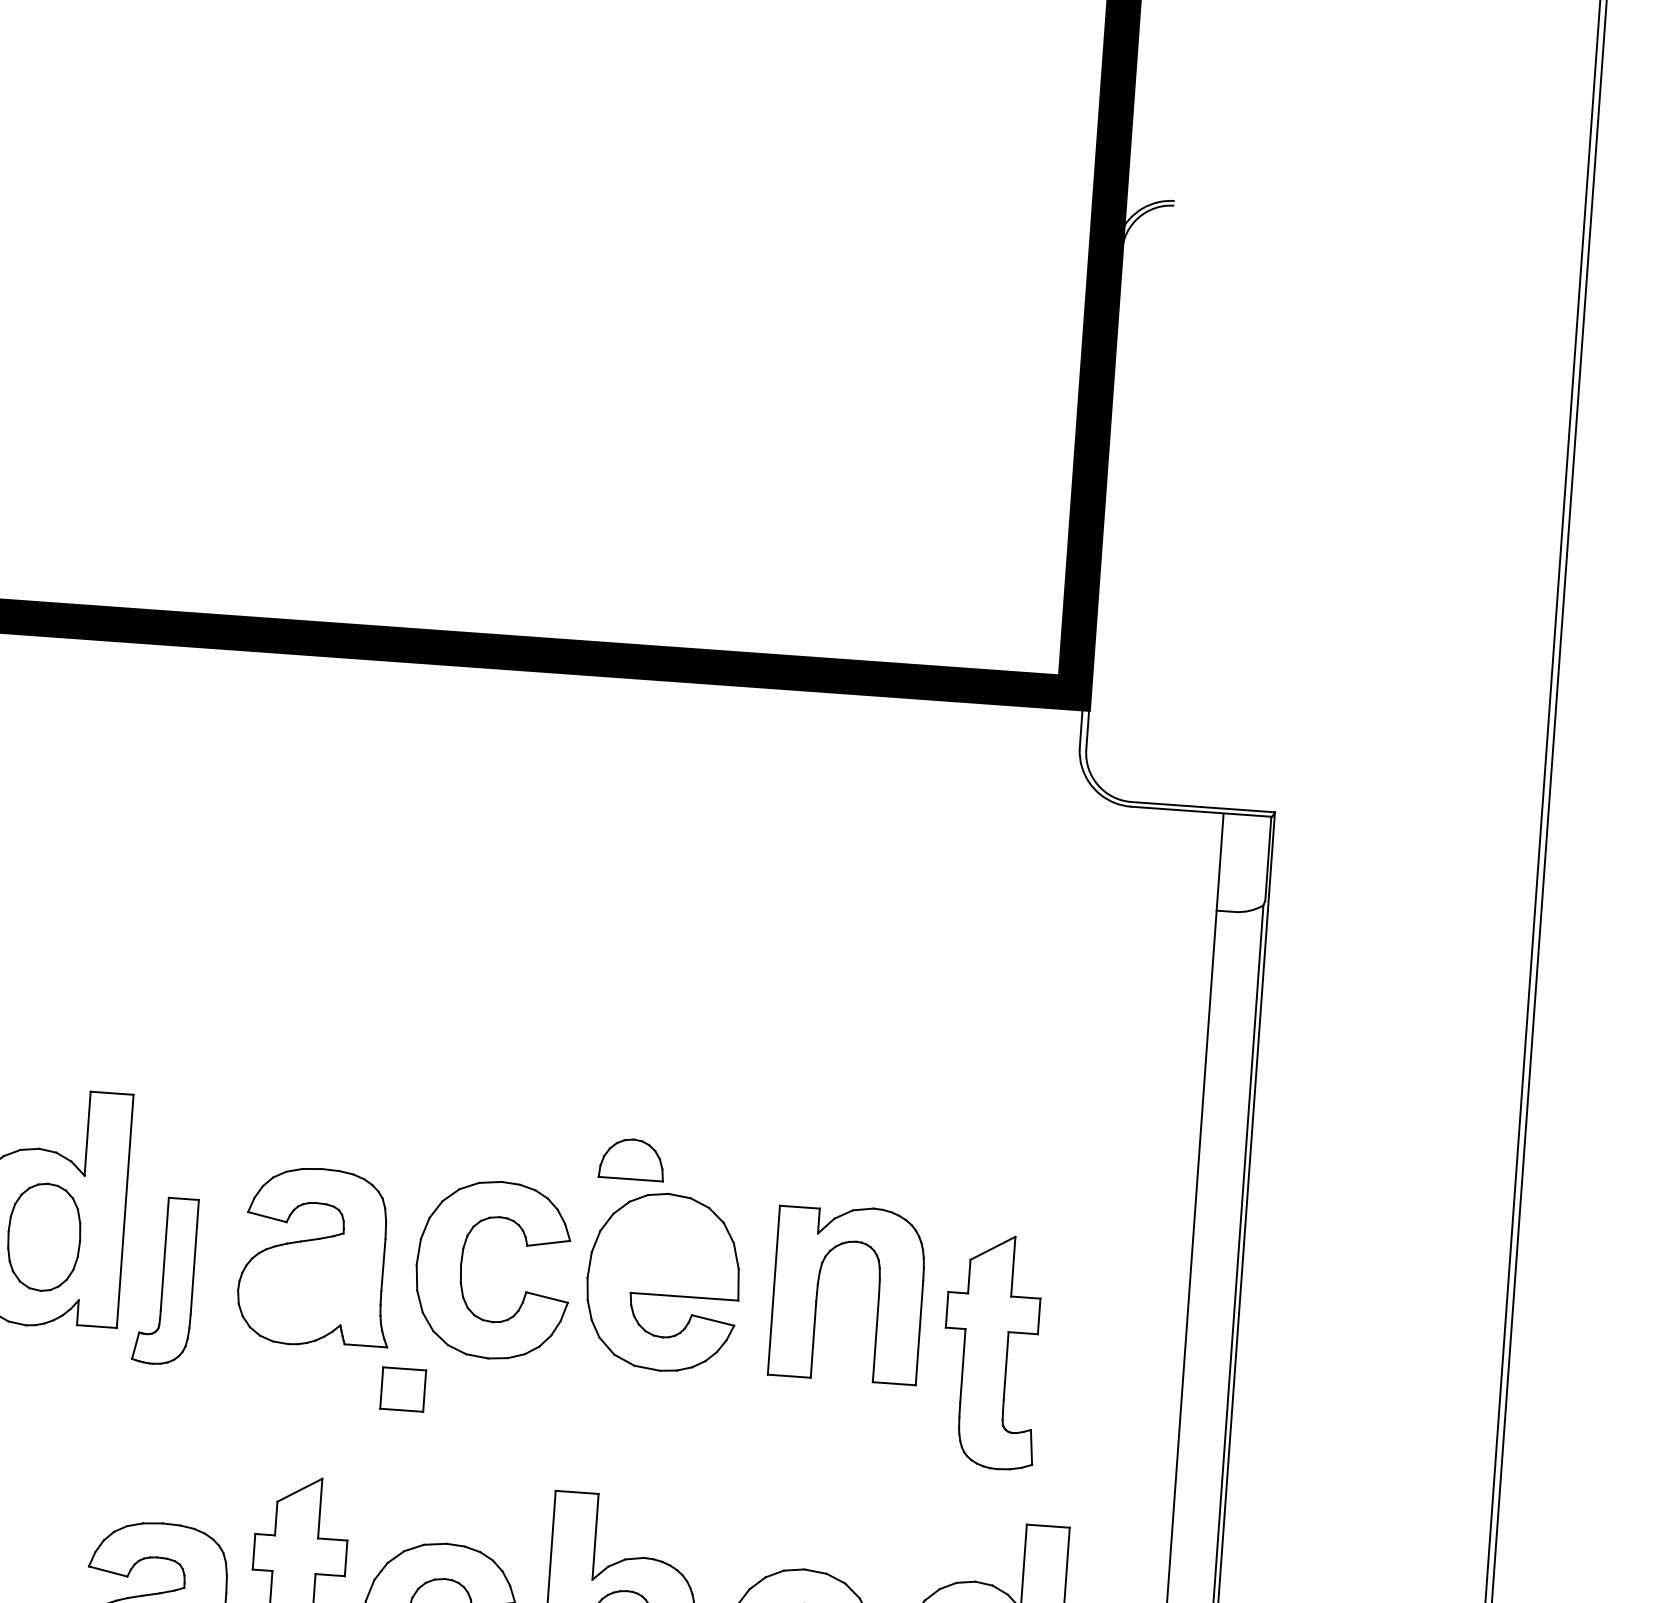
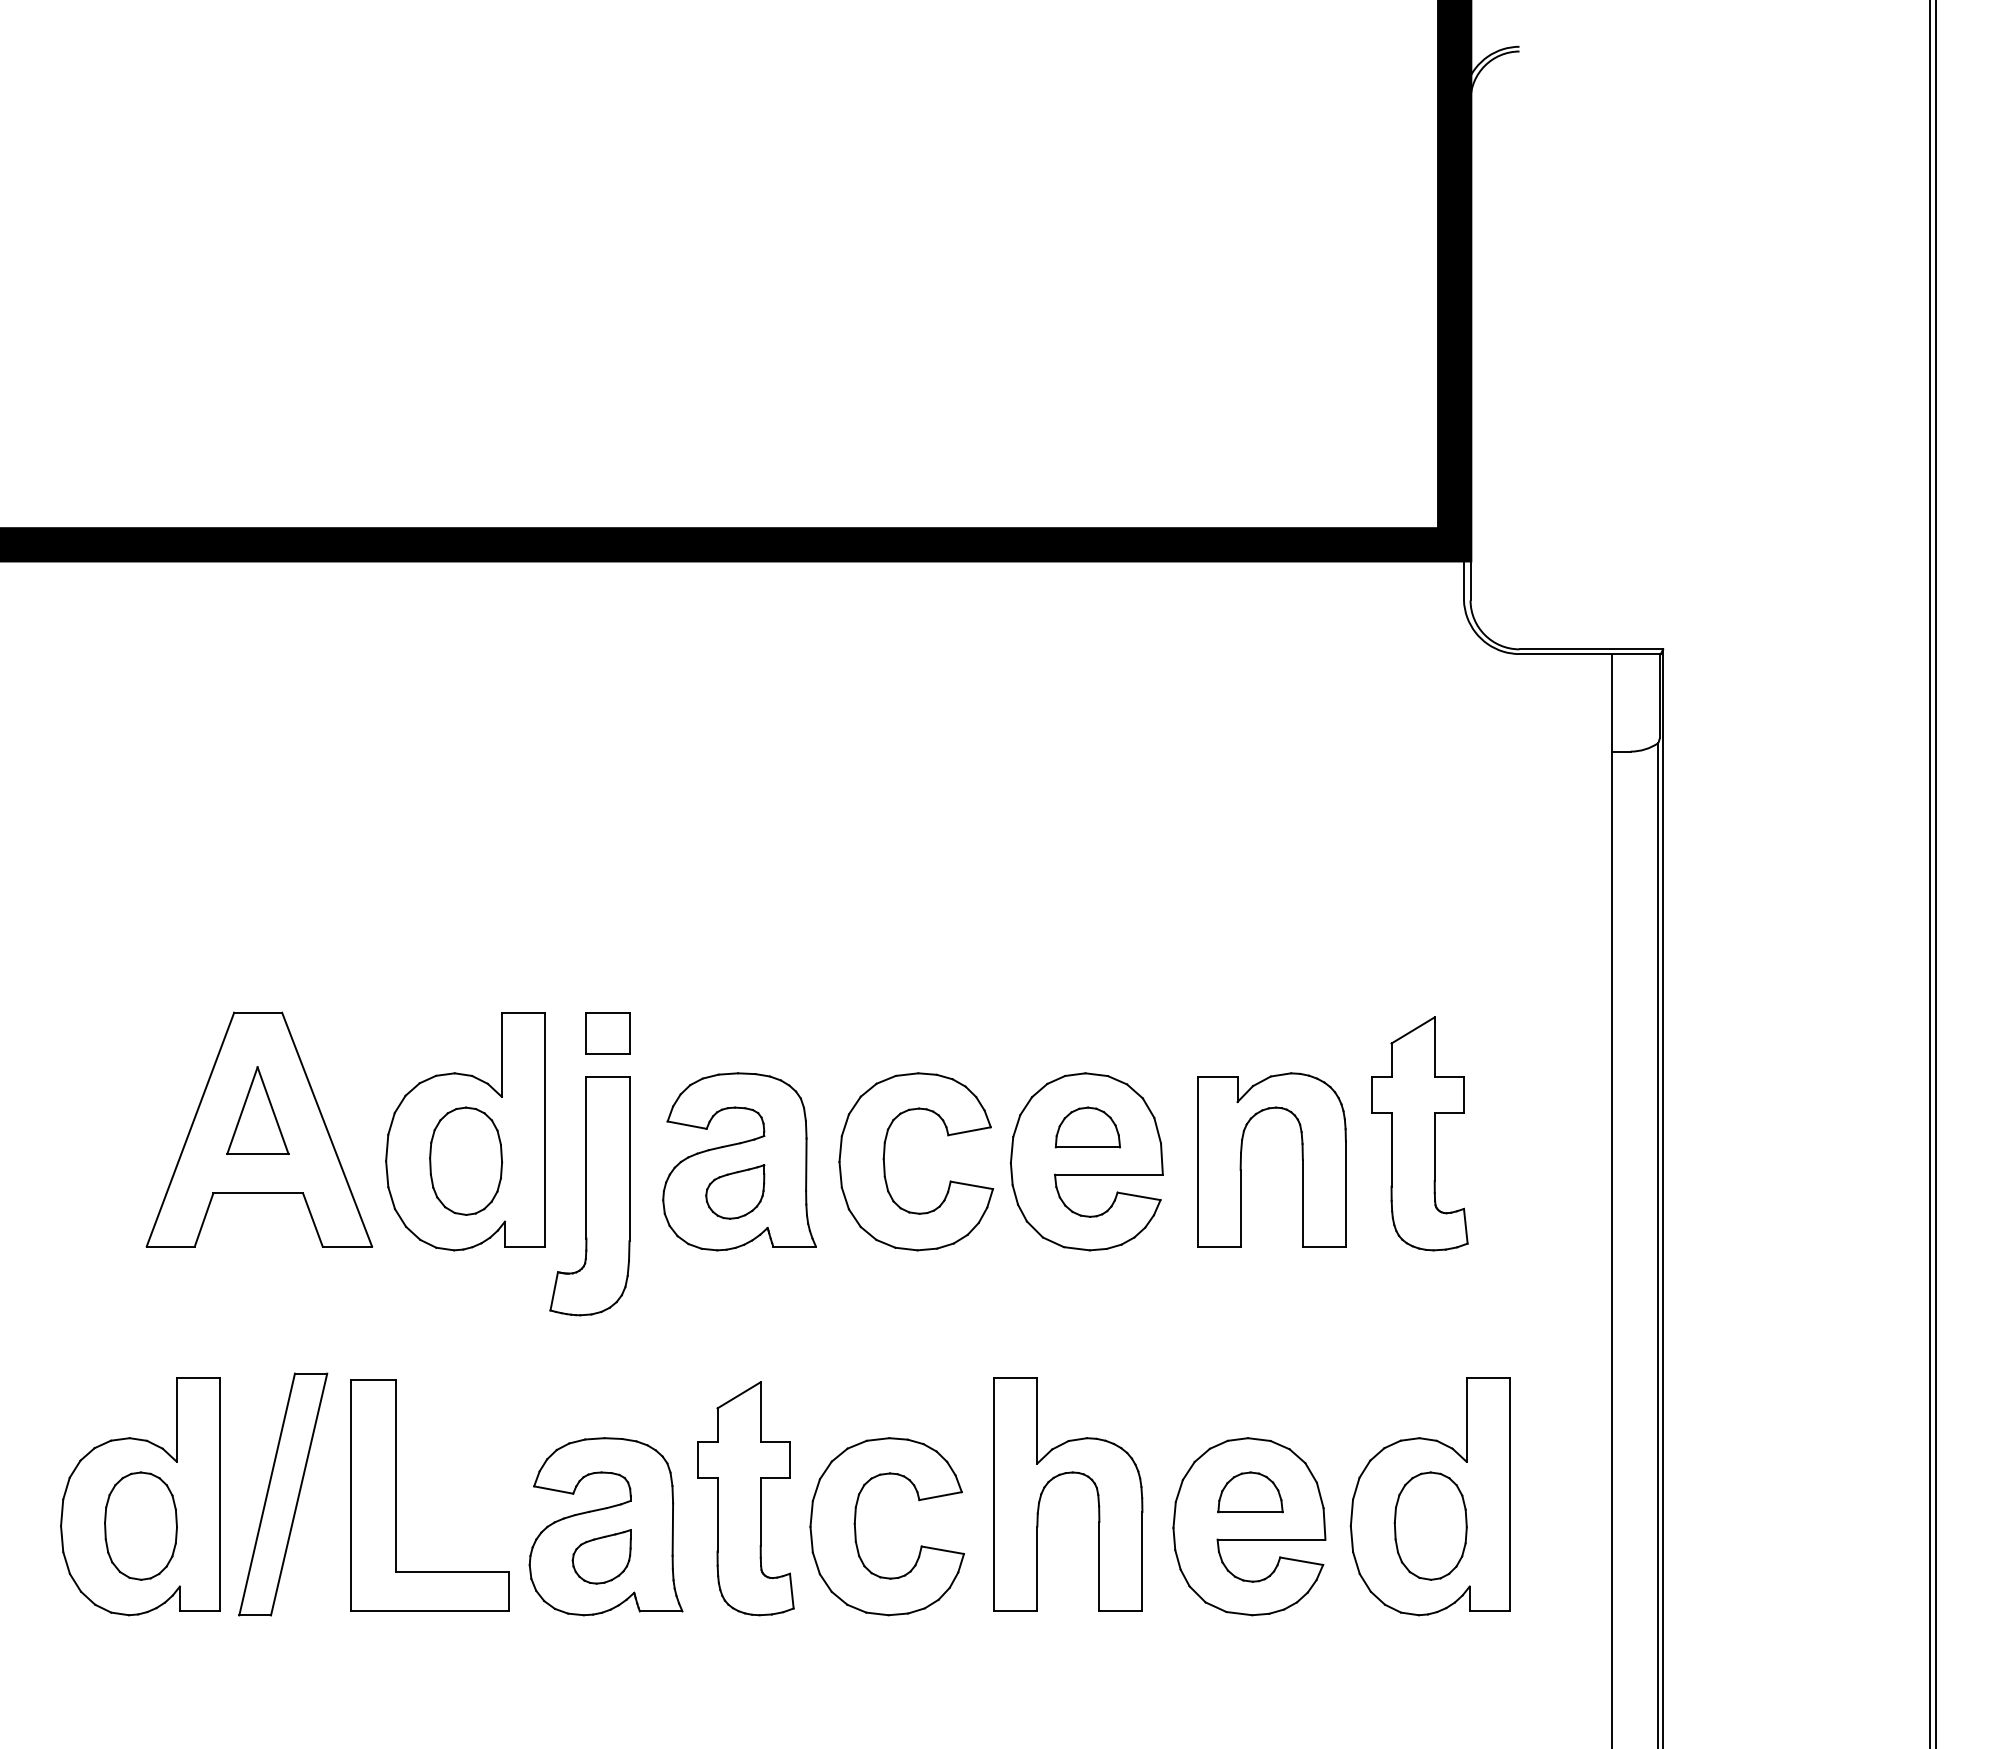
part: (631, 1159) -> (1087, 1127), moved
part: (164, 1281) -> (589, 1196), size x1.43
part: (310, 1286) -> (735, 1191), added
part: (991, 1351) -> (1419, 1133), moved
part: (402, 1389) -> (607, 1033), moved

